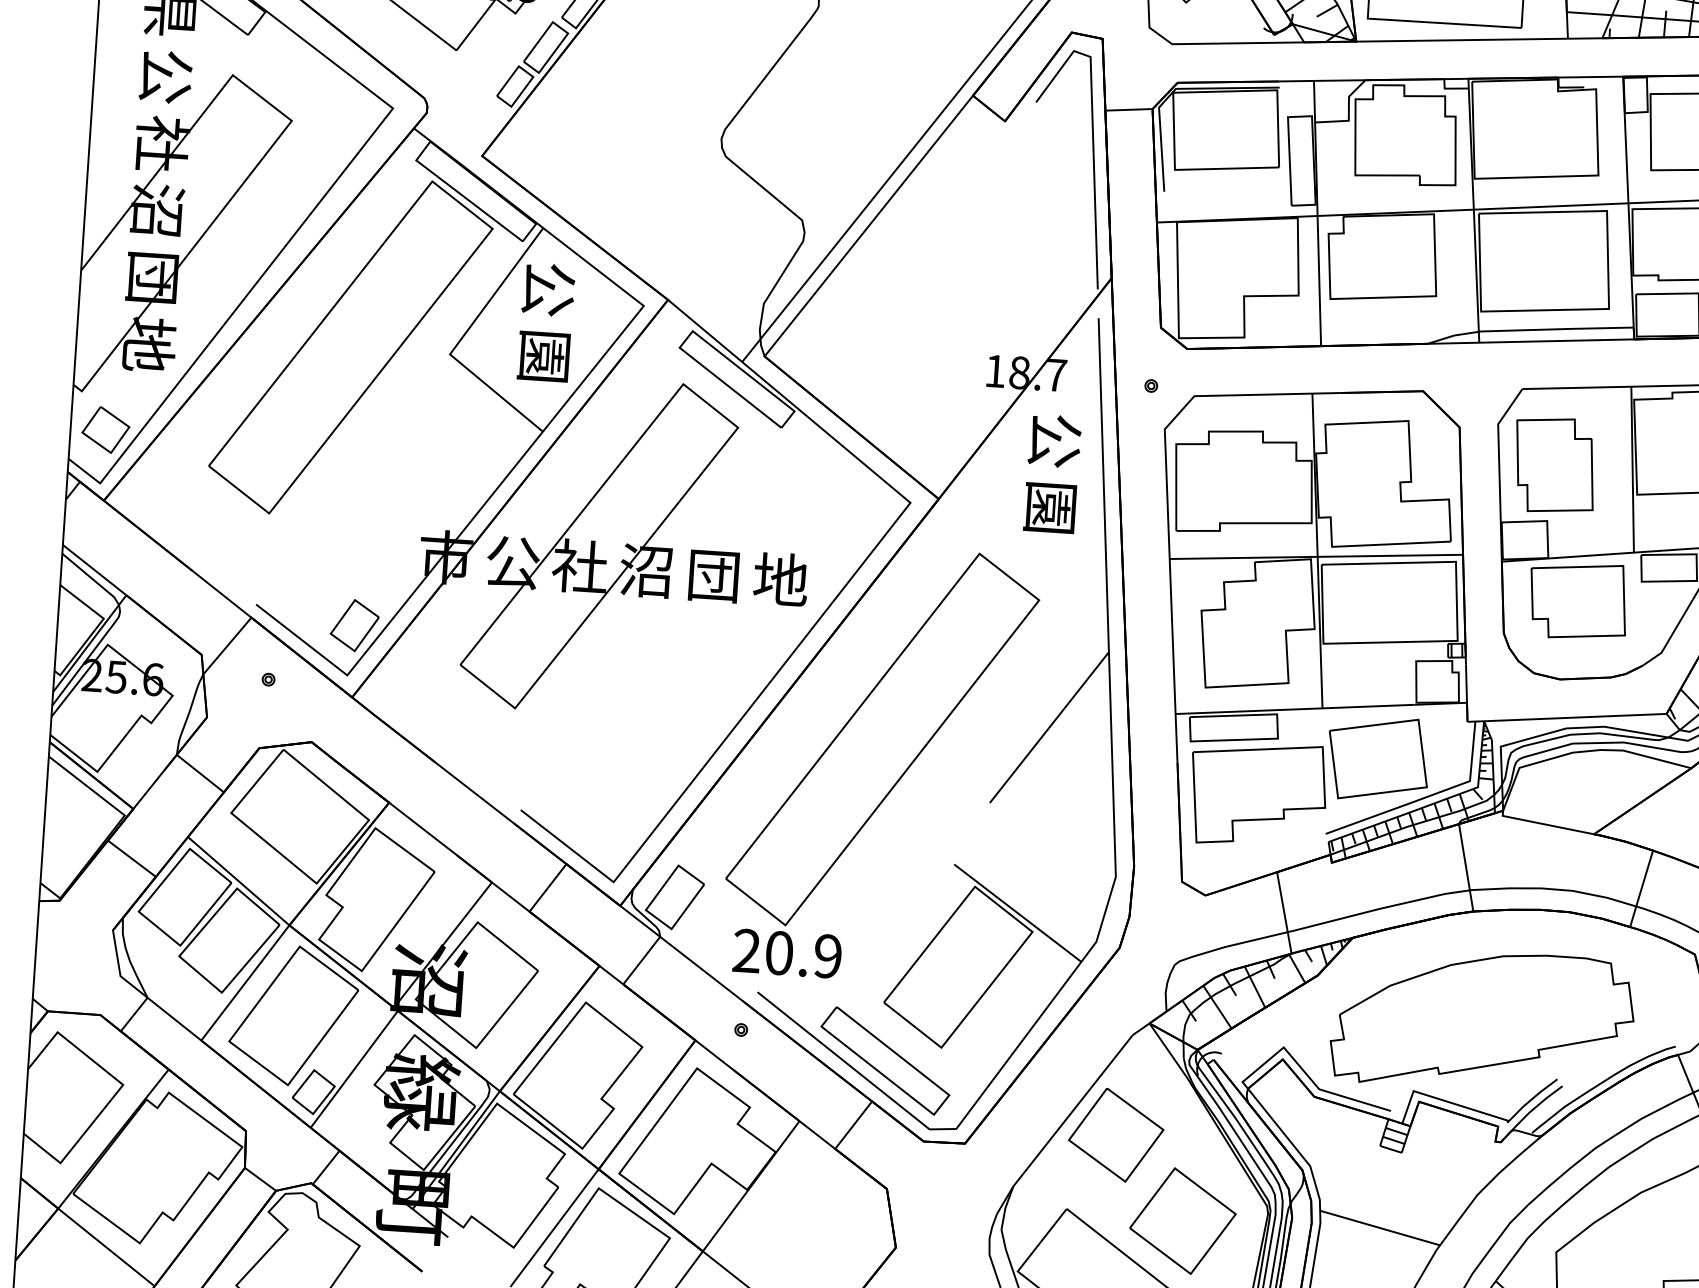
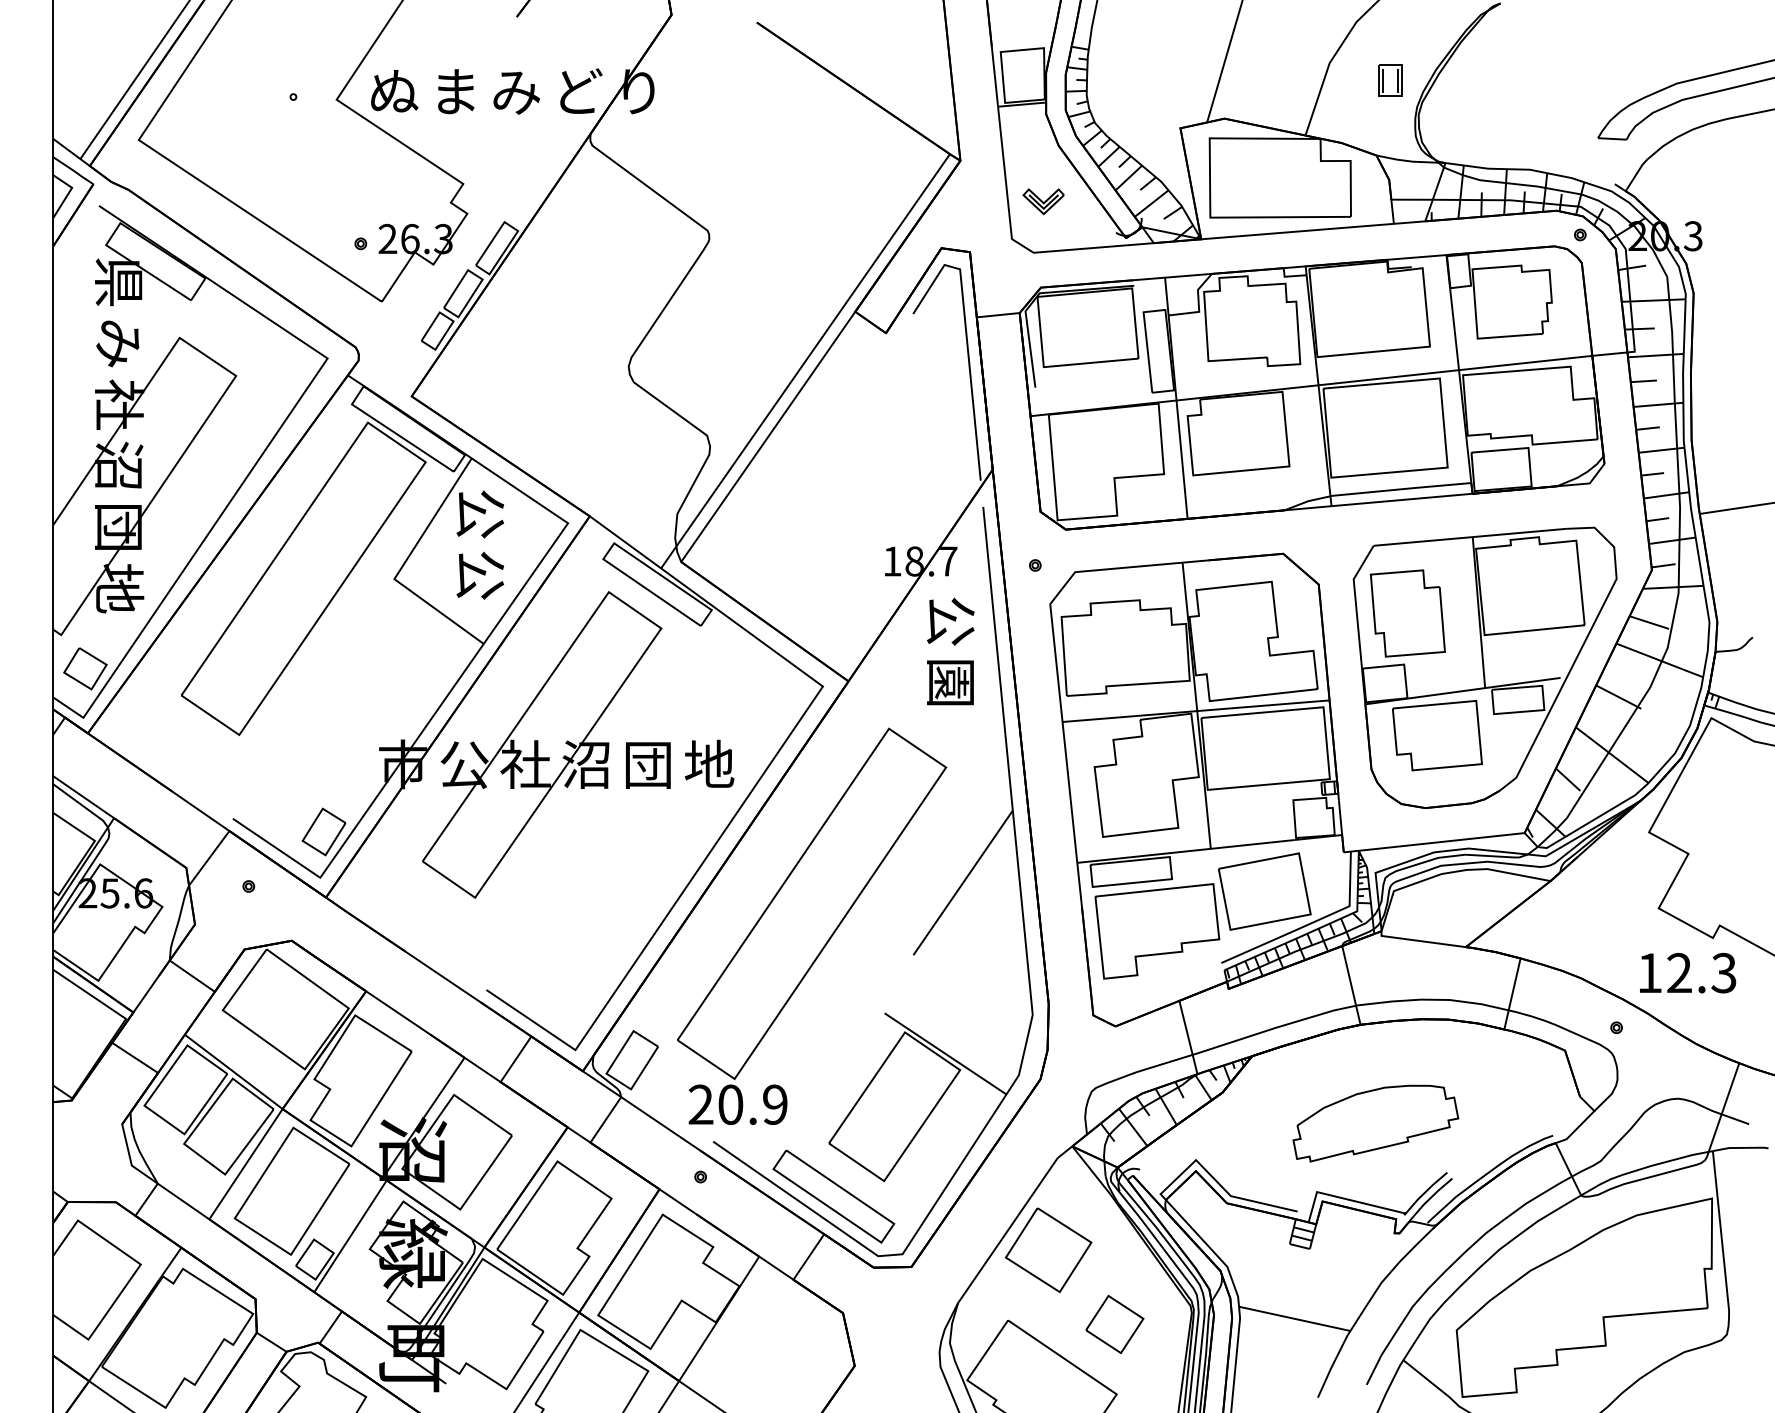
text: (165, 76) -> (118, 343), 公 -> み
text: (544, 356) -> (480, 575), 園 -> 公
part: (1482, 1020) -> (1375, 1123), size x0.6
part: (1182, 1221) -> (1114, 1324), size x0.6

